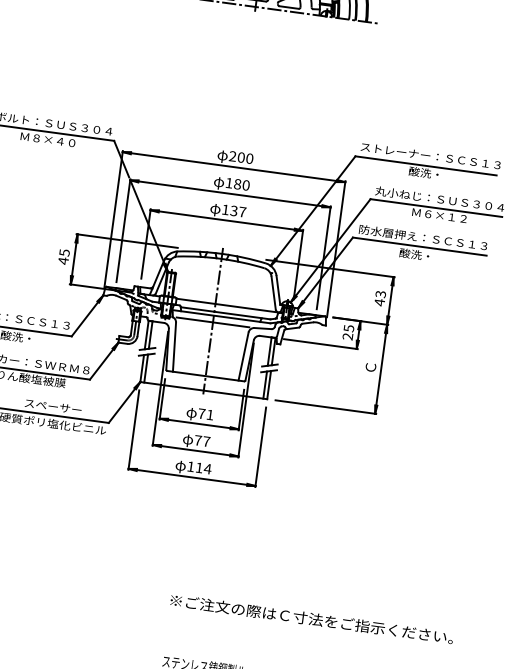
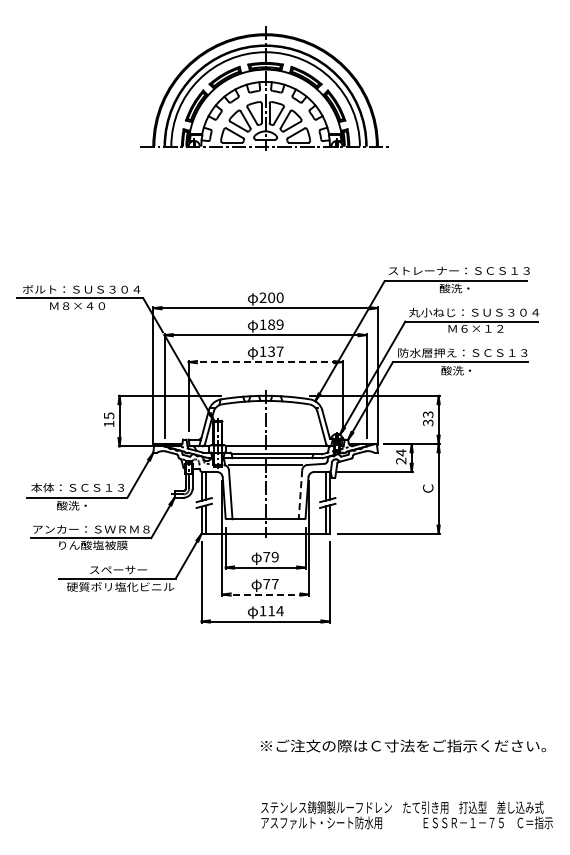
text: (245, 185) -> (279, 324), 180 -> 189
line: (226, 220) -> (265, 362), solid -> dashed
text: (63, 260) -> (109, 423), 45 -> 15
text: (380, 302) -> (428, 422), 43 -> 33
text: (349, 328) -> (401, 452), 25 -> 24
line: (243, 356) -> (300, 494), solid -> dashed
text: (209, 414) -> (274, 556), 71 -> 79
line: (196, 450) -> (266, 594), solid -> dashed

